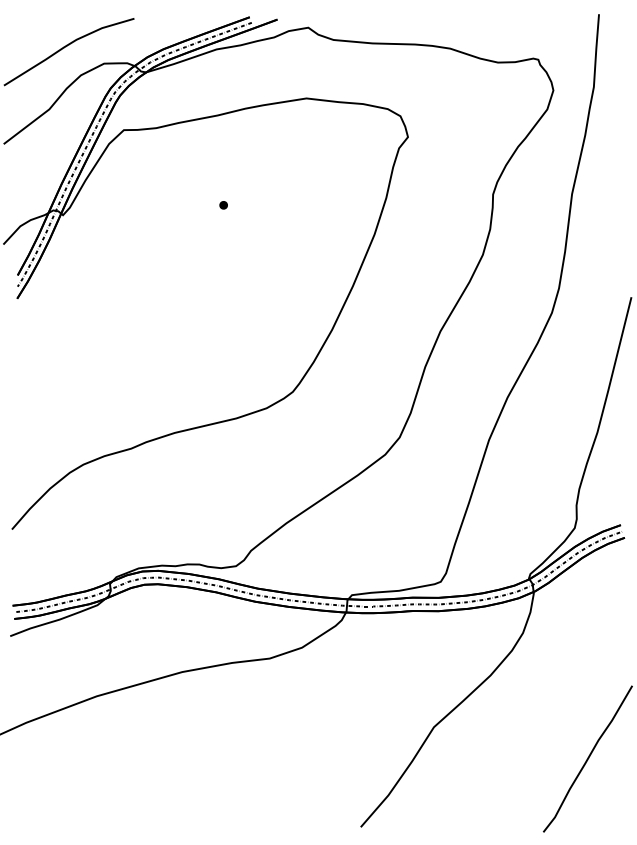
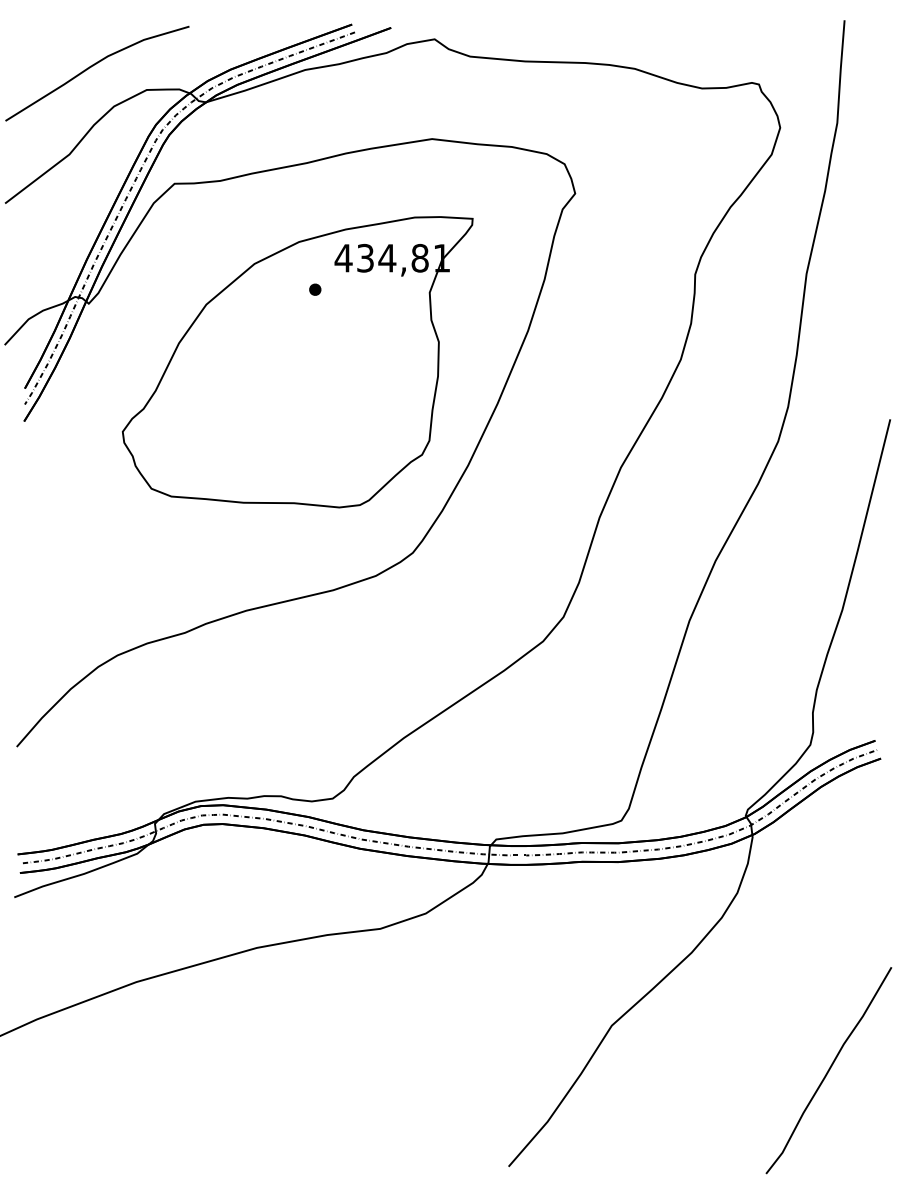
part: (211, 256) -> (298, 361), added

